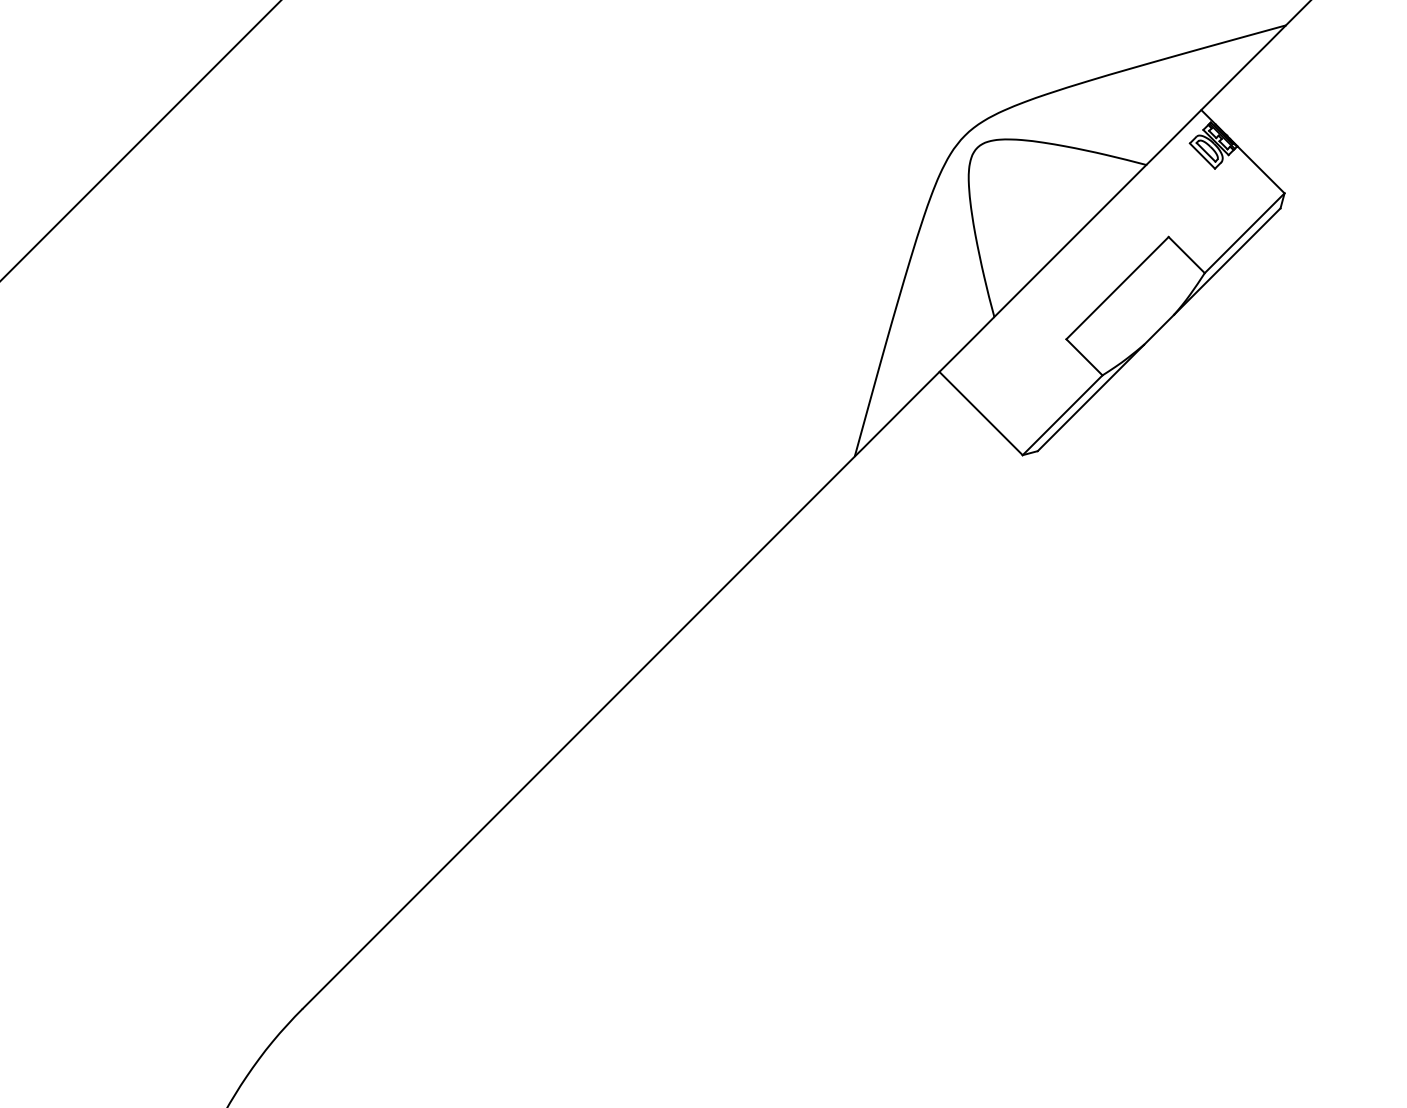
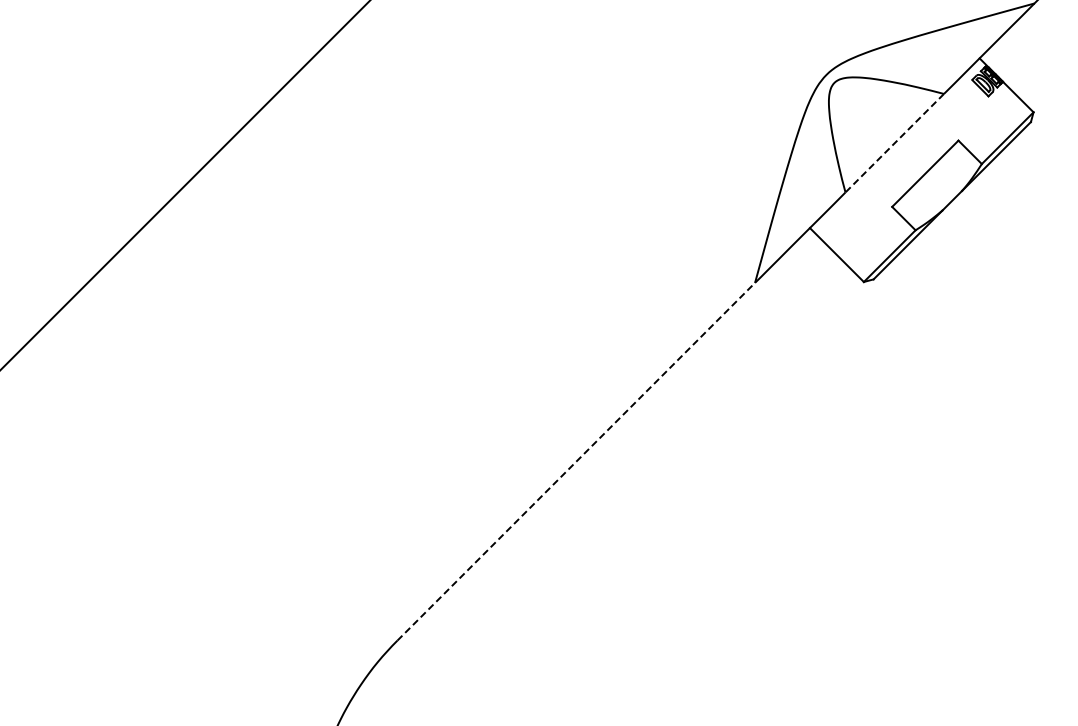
line: (1069, 241) -> (894, 143), solid -> dashed
line: (579, 732) -> (576, 461), solid -> dashed

